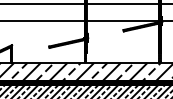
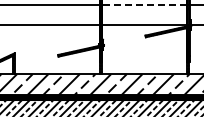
line: (122, 4) -> (144, 5), solid -> dashed

